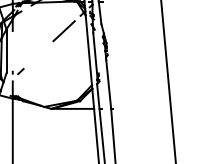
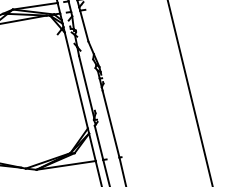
line: (63, 31) -> (37, 59), removed

